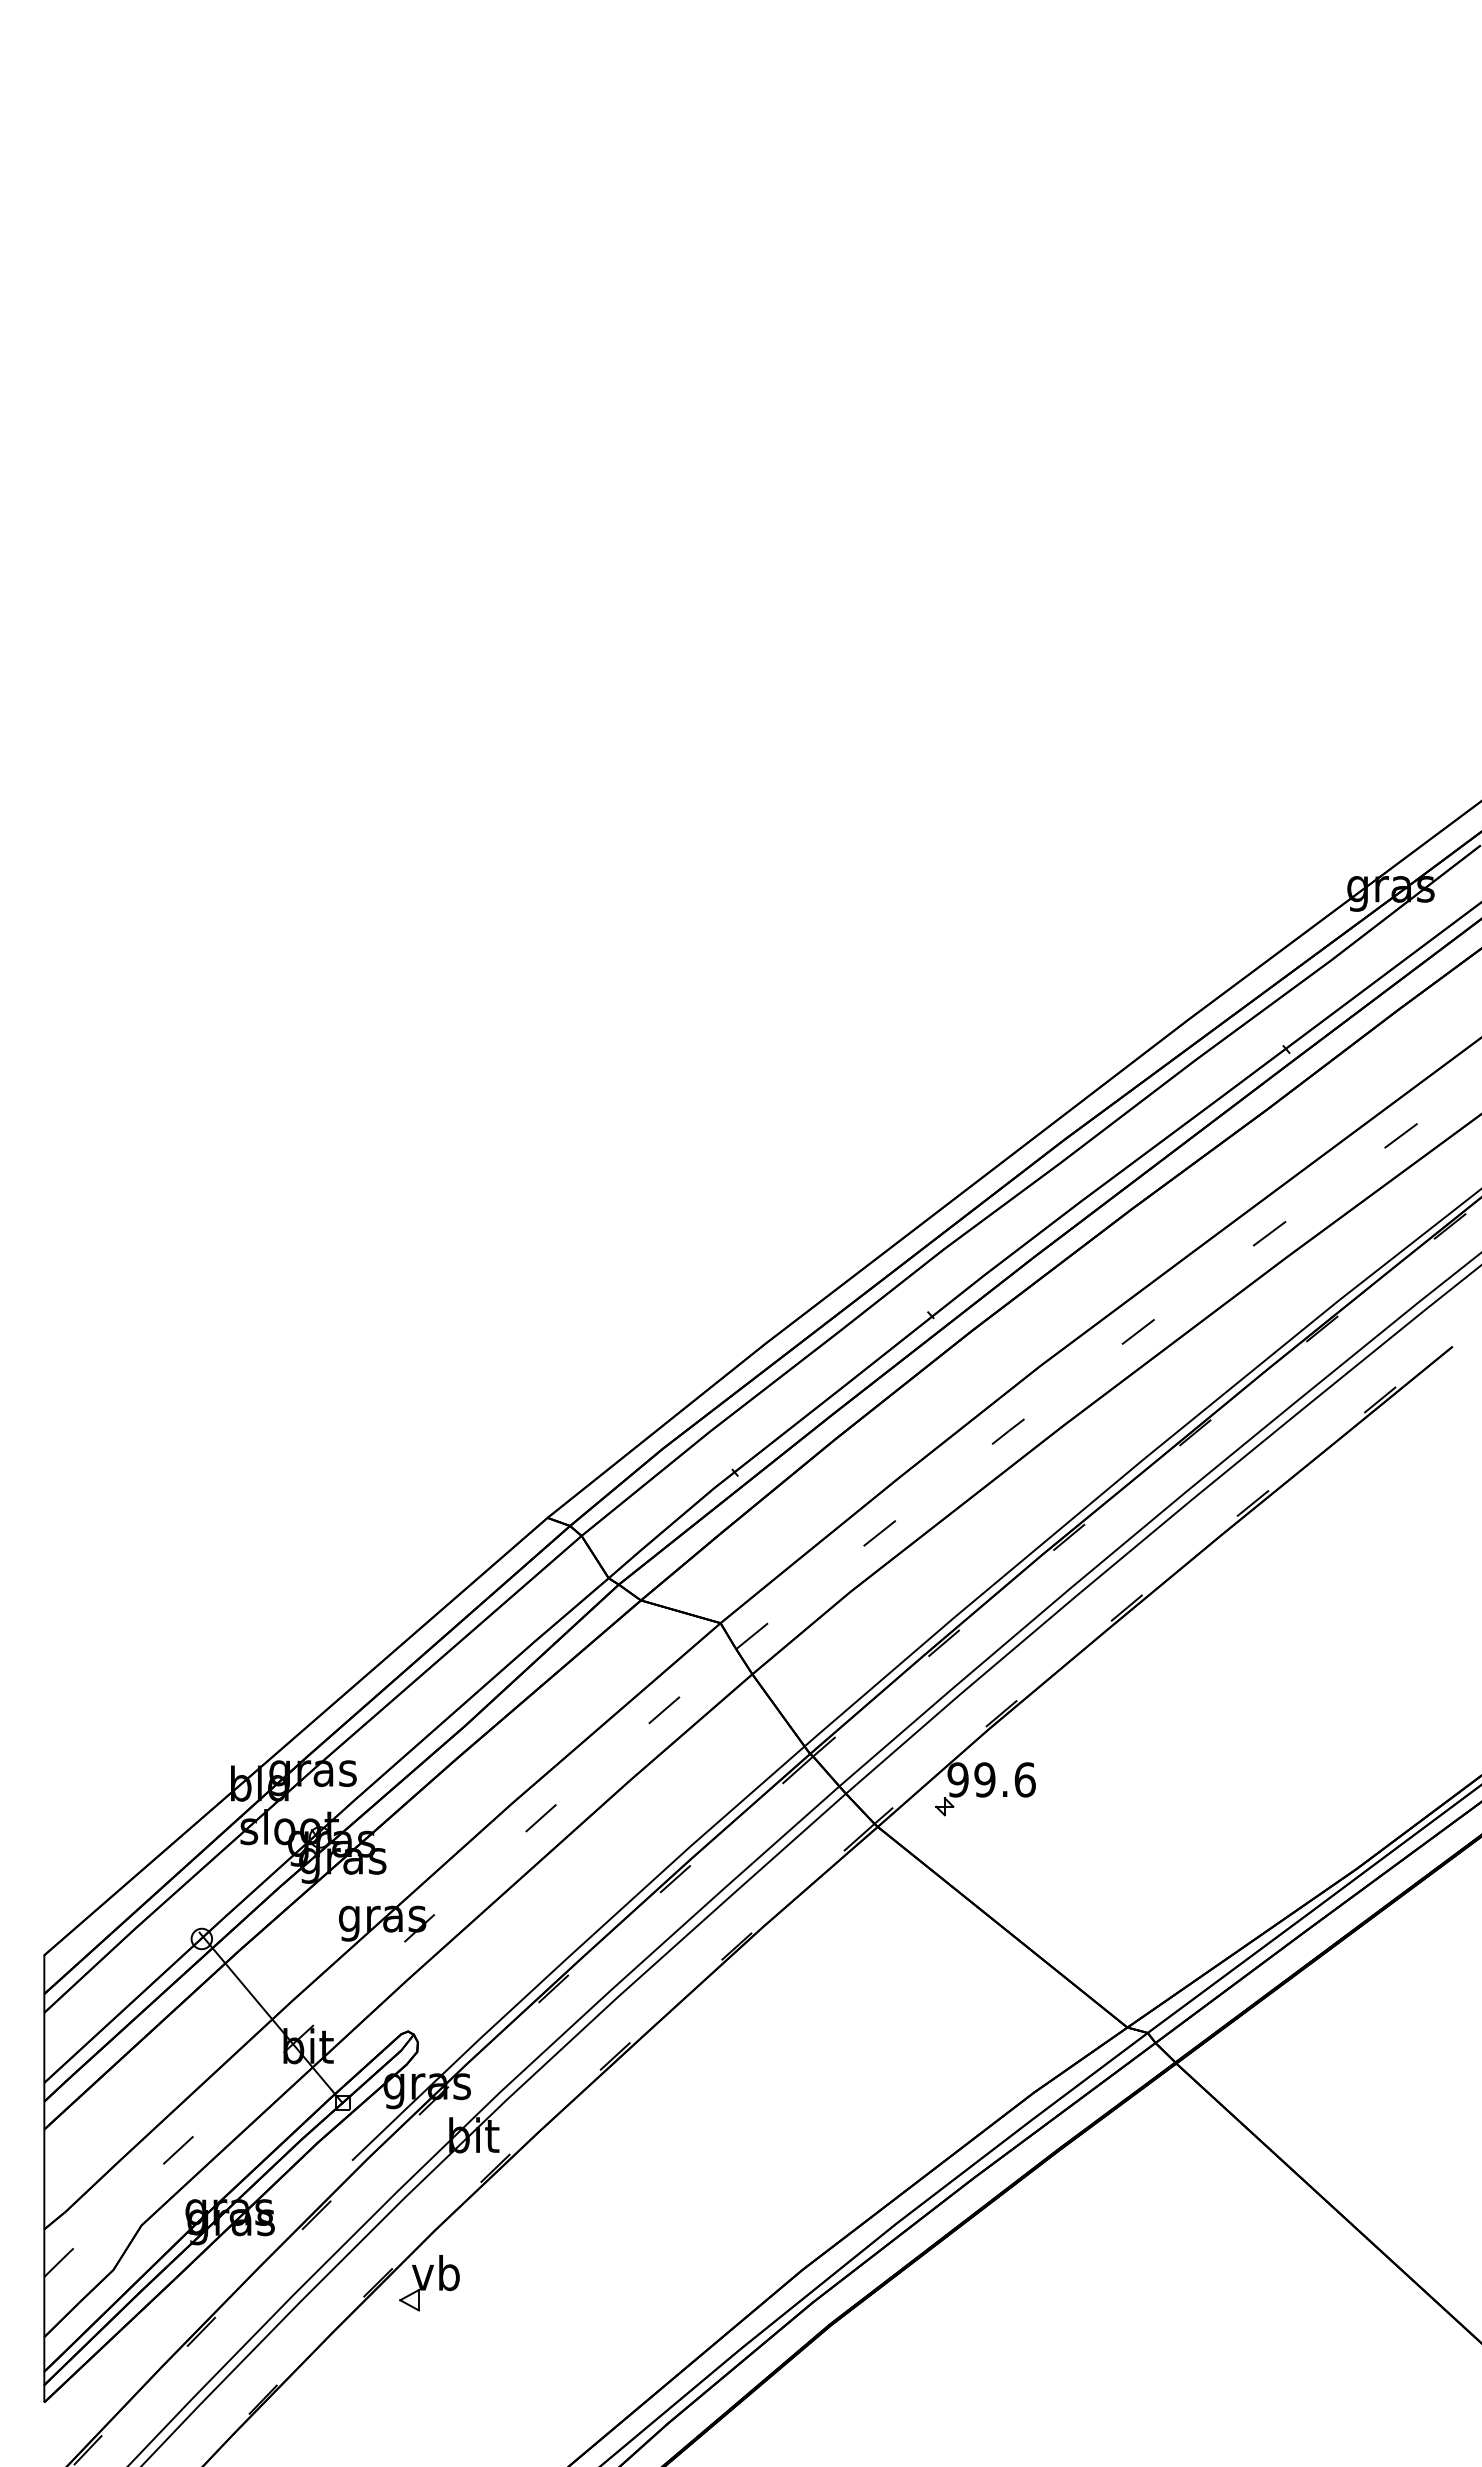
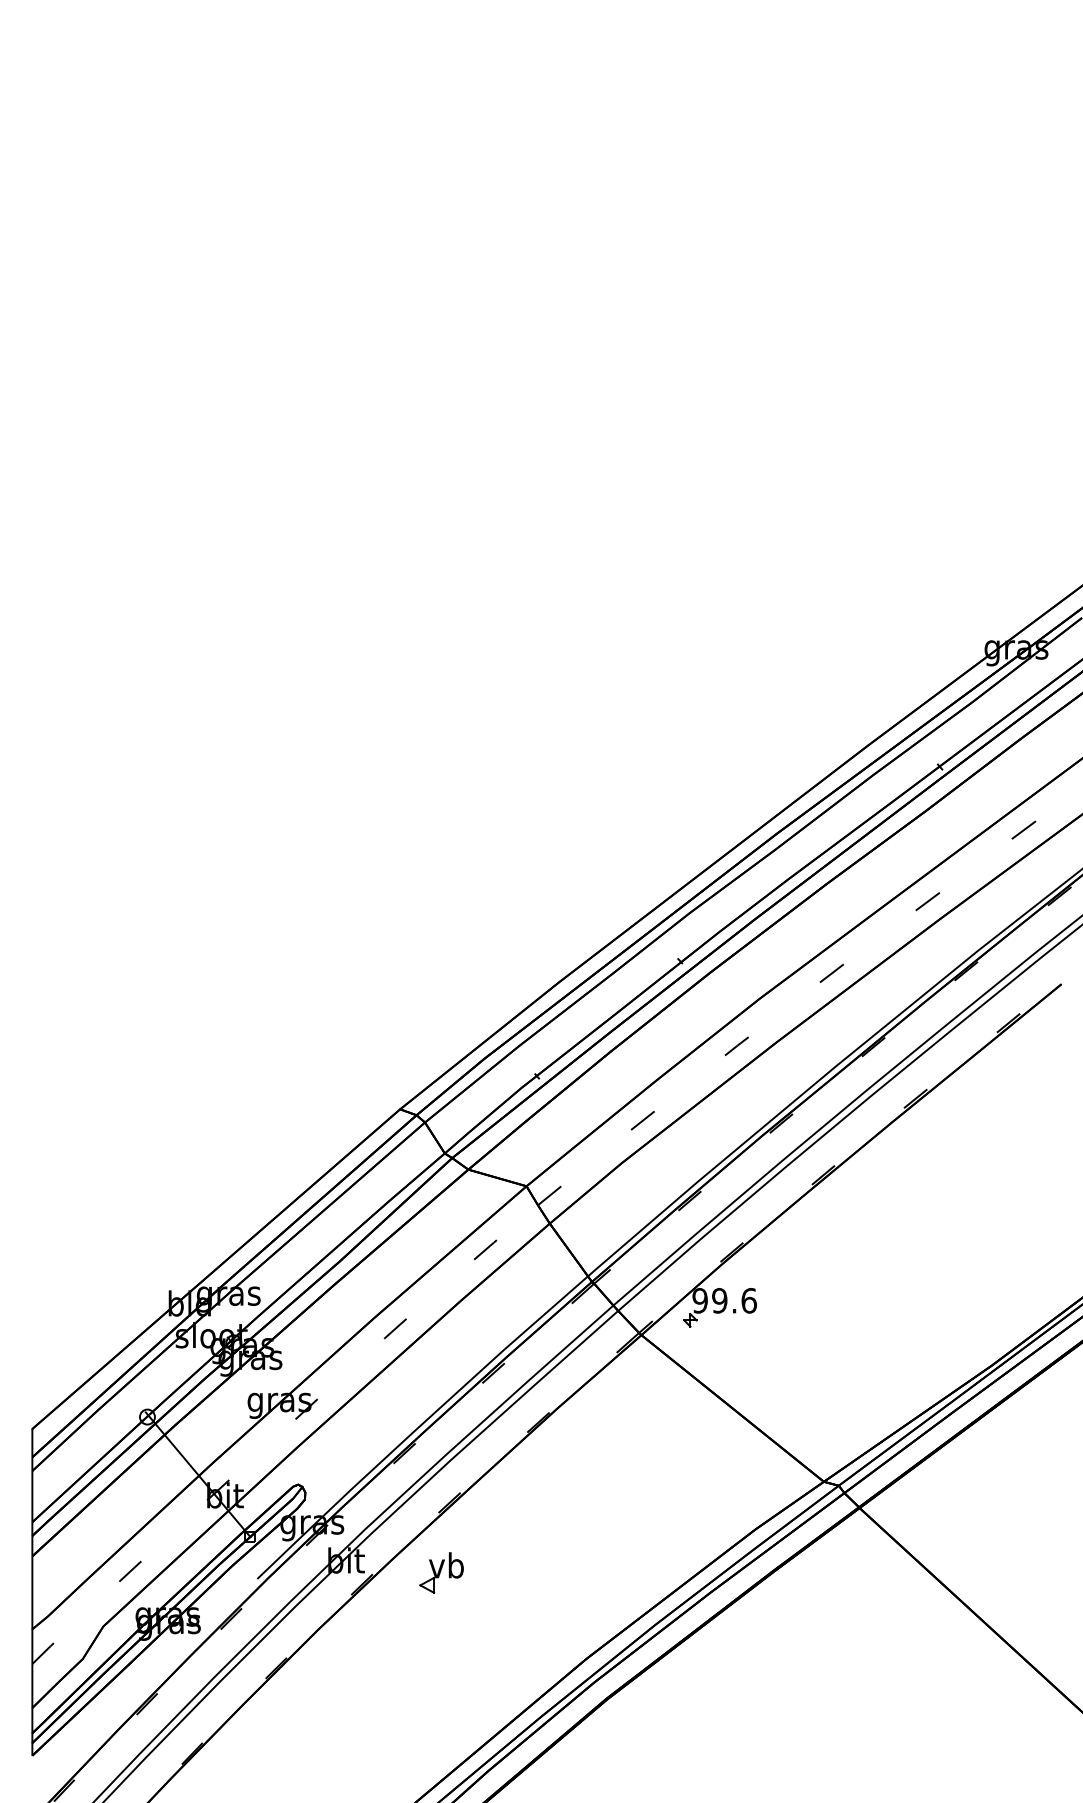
part: (429, 2283) -> (441, 1573), moved

